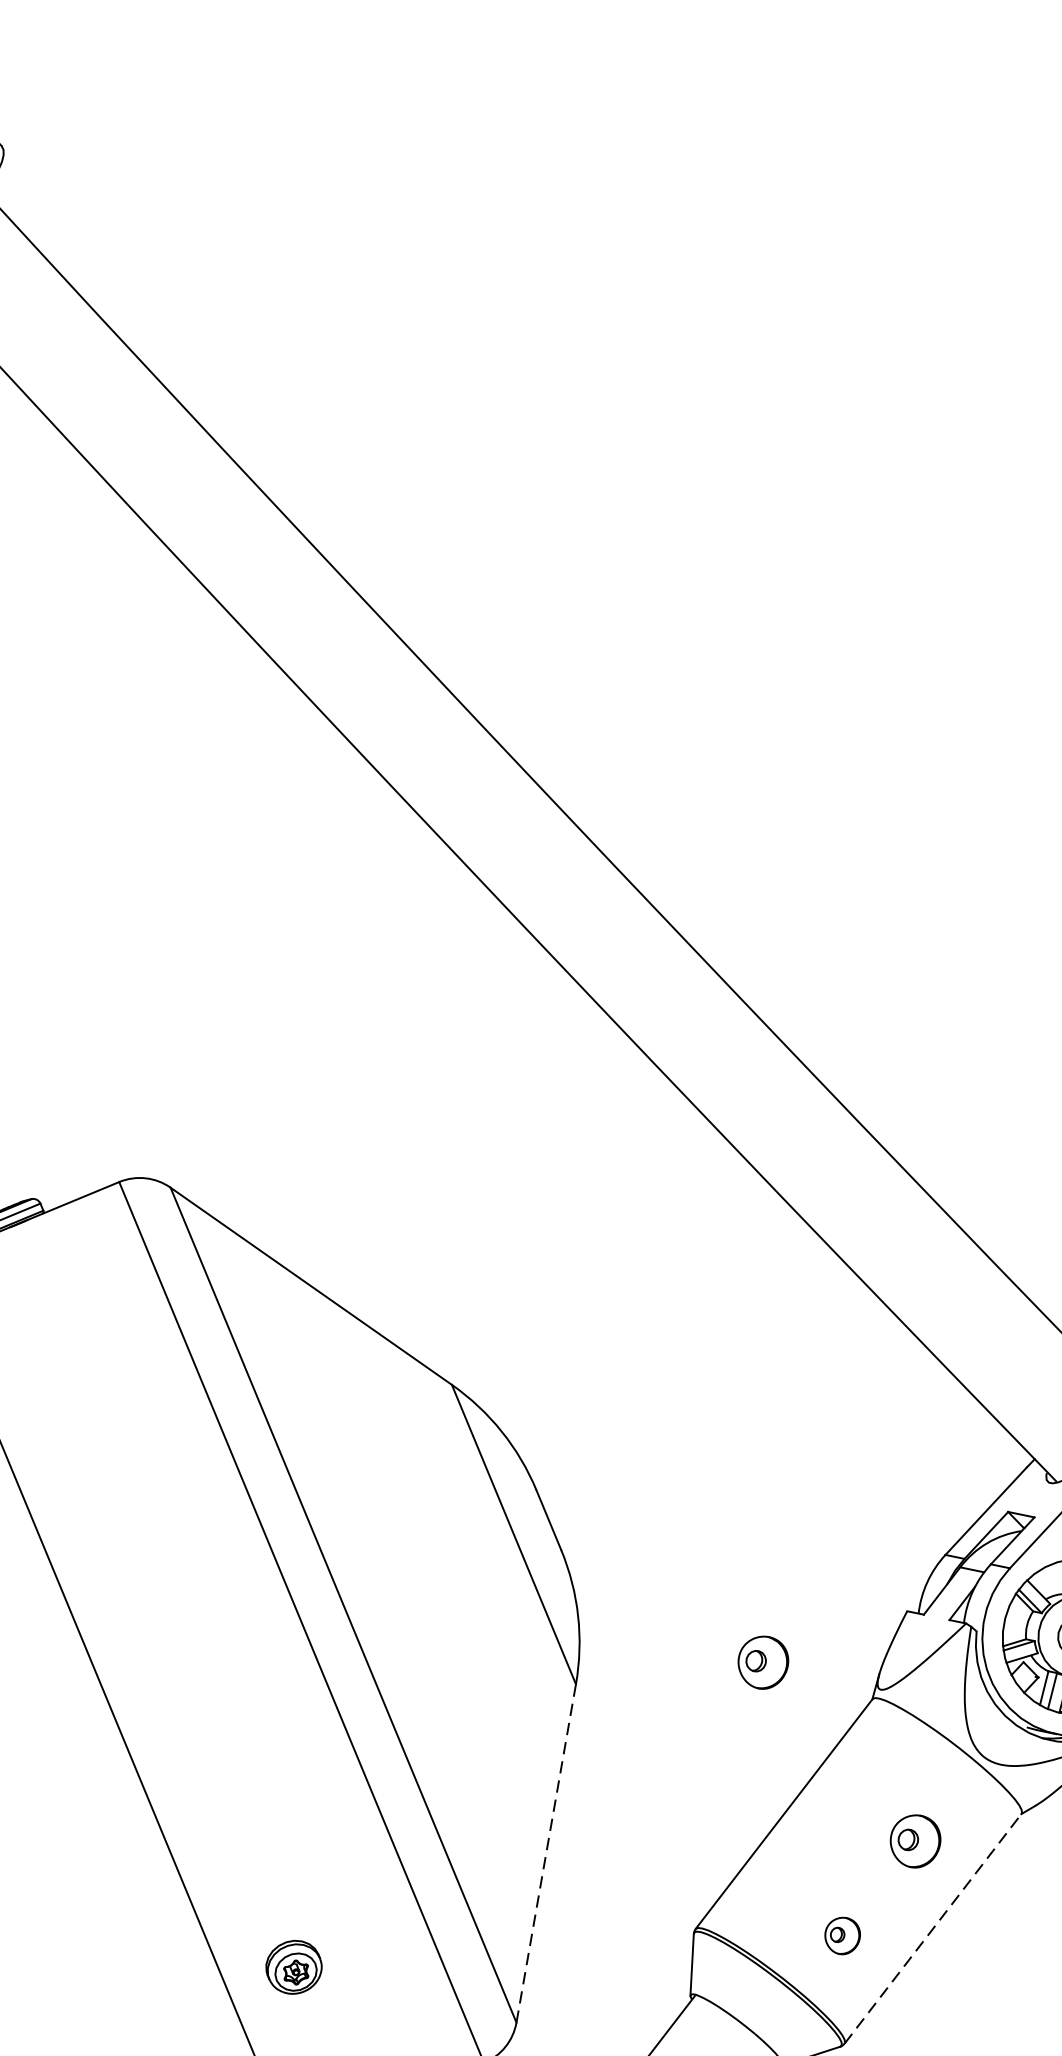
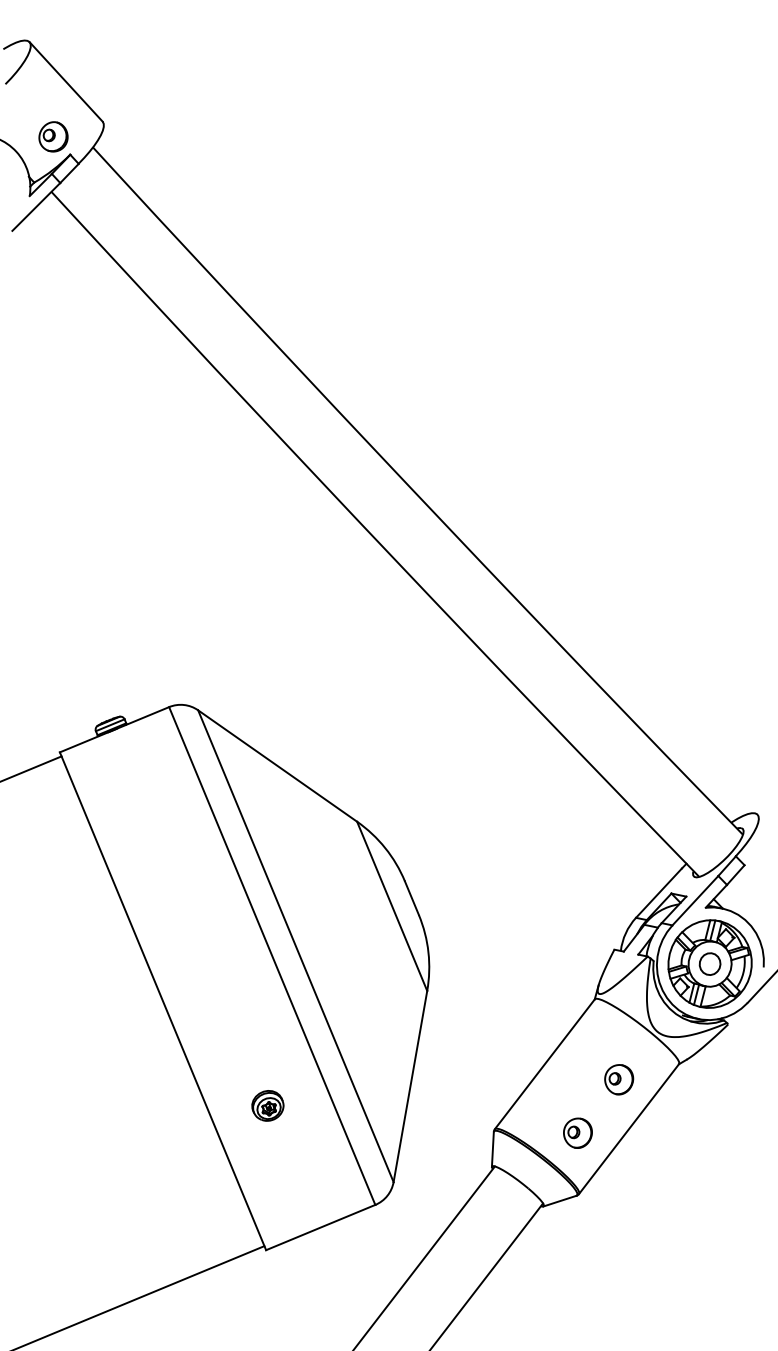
part: (764, 1662) -> (533, 978), removed
line: (546, 1853) -> (410, 1086), dashed -> solid
line: (933, 1929) -> (629, 1129), dashed -> solid
part: (841, 1934) -> (577, 1132), size x1.43
part: (293, 1966) -> (267, 1105), moved

